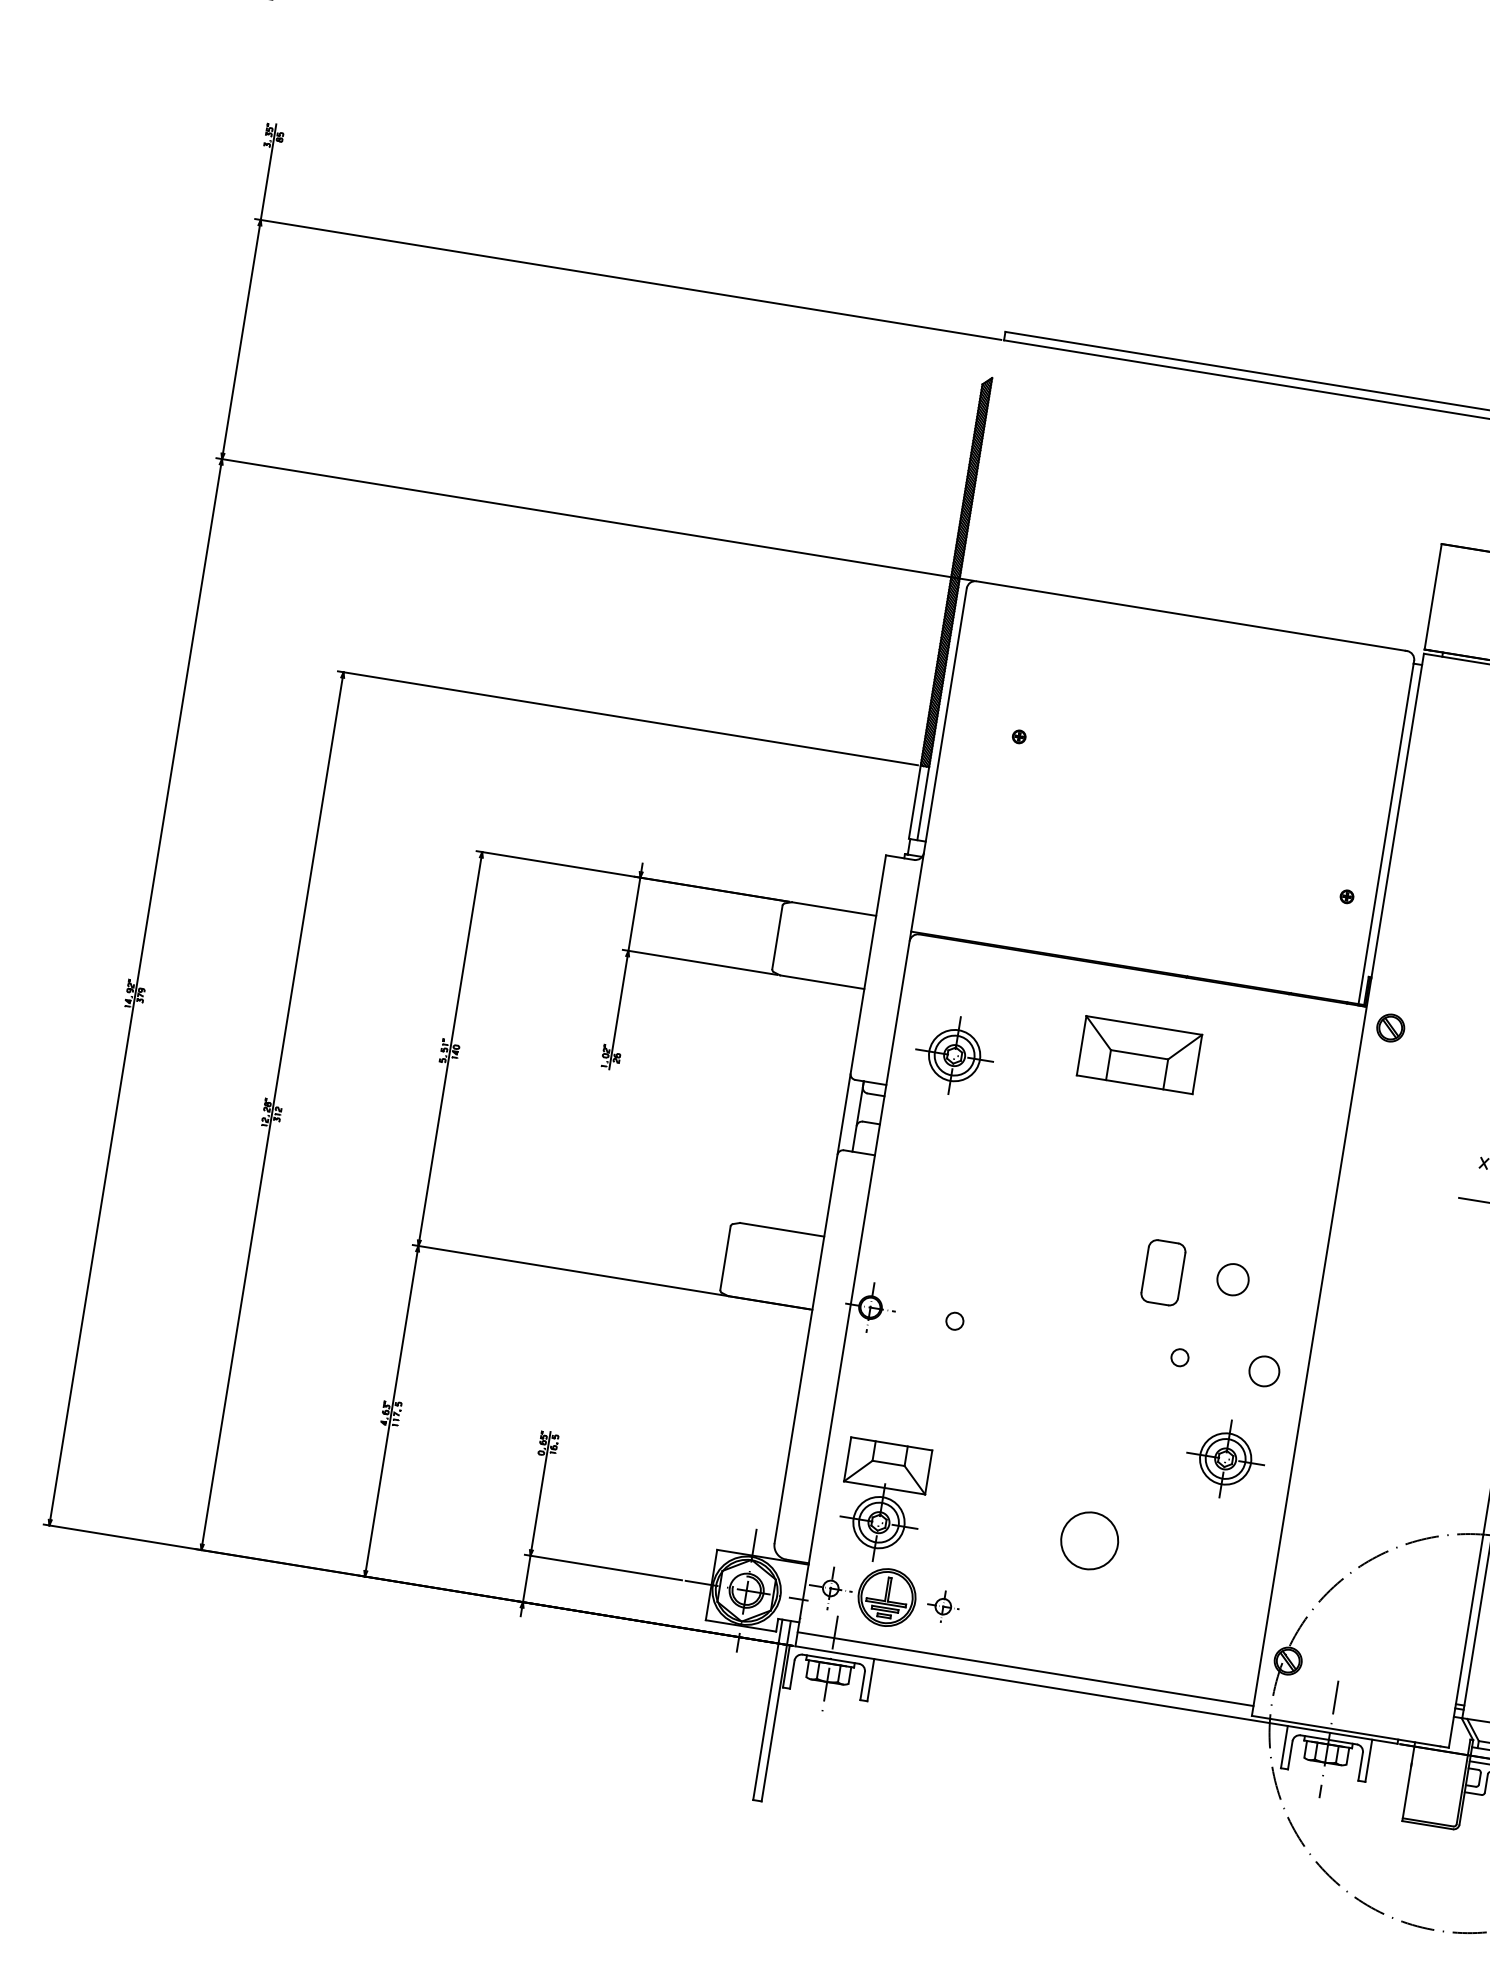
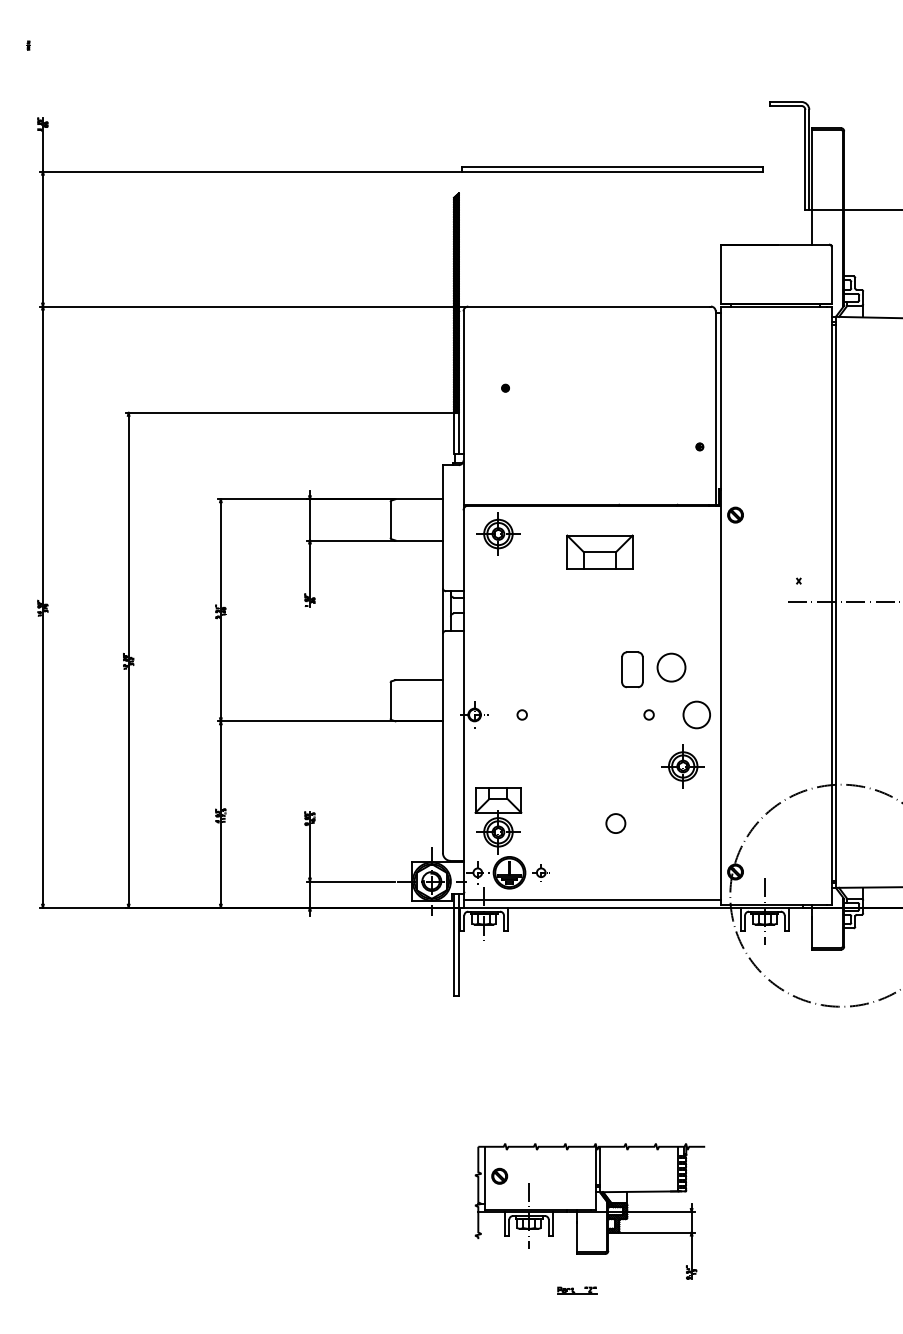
part: (954, 1054) -> (498, 533), moved
circle: (1231, 1277) -> (670, 666), size x1.6
circle: (1264, 1370) -> (696, 714), size x1.6
circle: (1089, 1540) -> (615, 823), size x0.6

